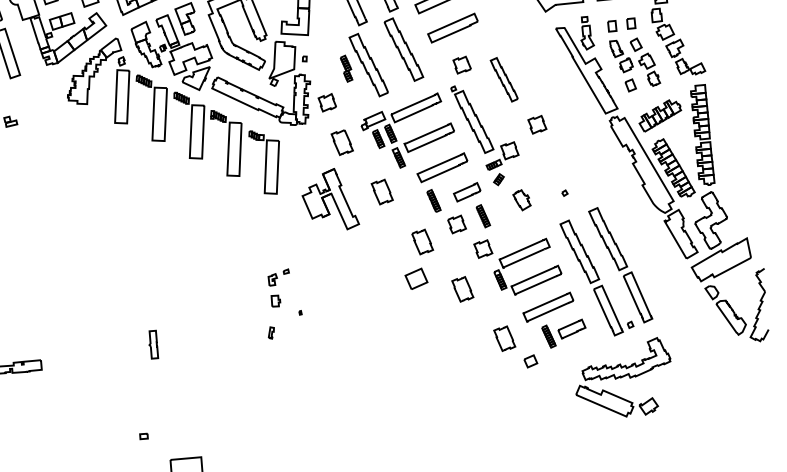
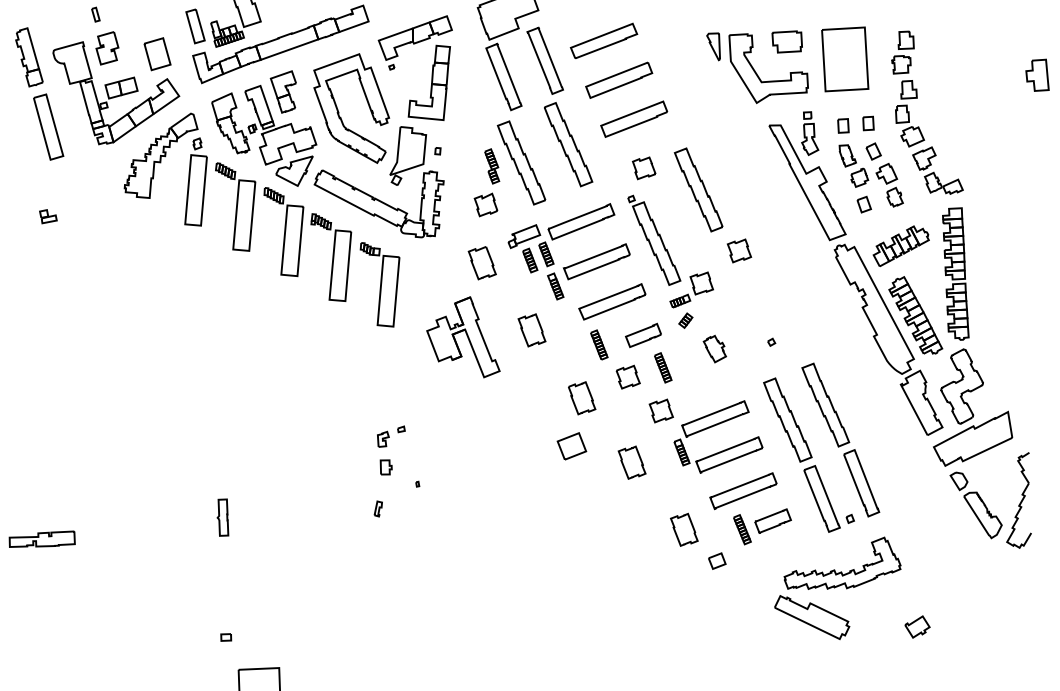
part: (504, 79) -> (698, 189), size x1.43
part: (326, 102) -> (485, 204), moved
part: (648, 406) -> (917, 626), moved
part: (144, 436) -> (226, 637), moved

